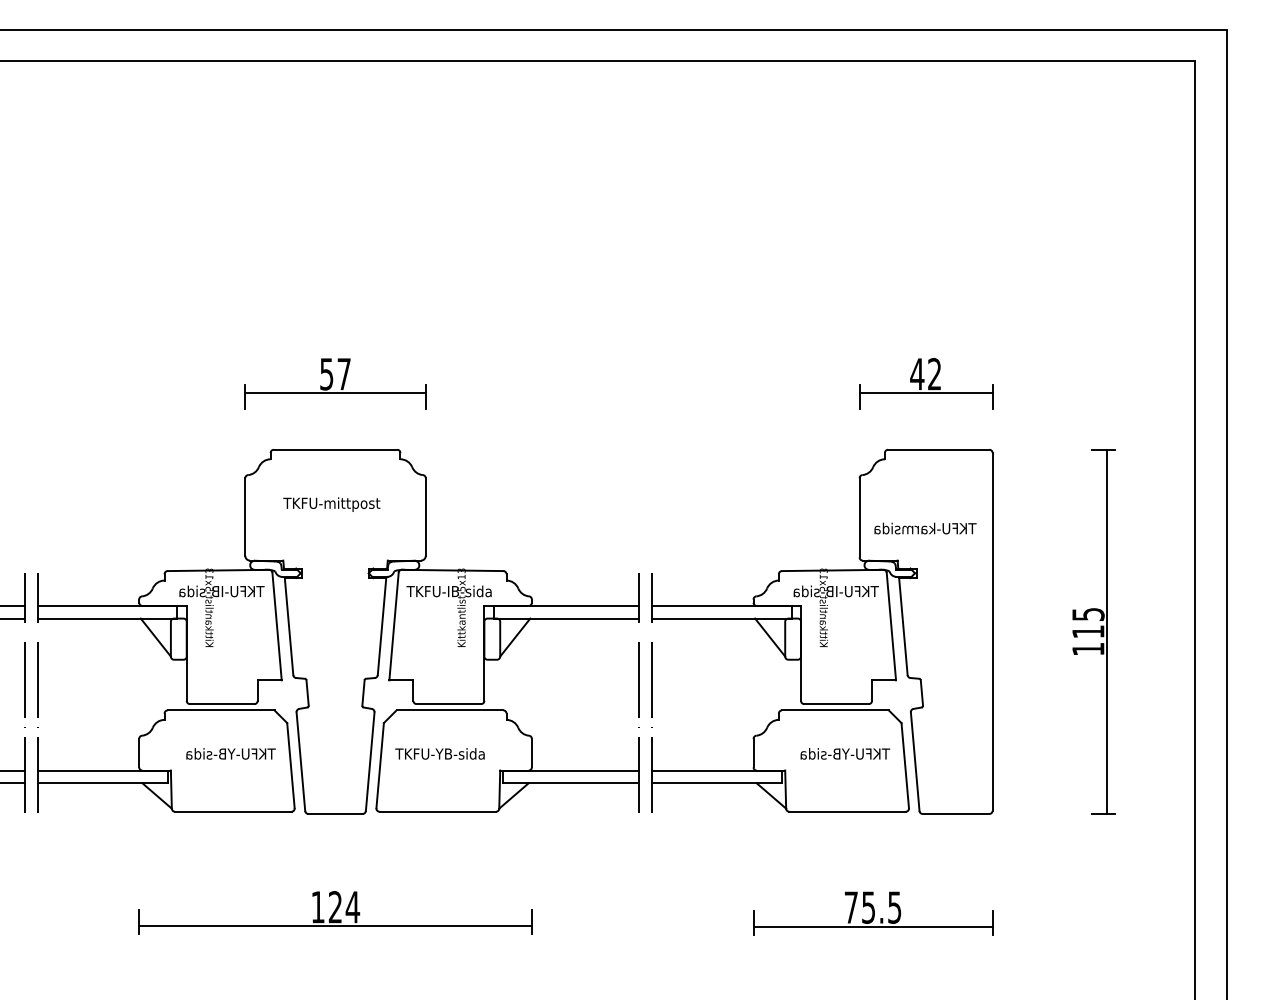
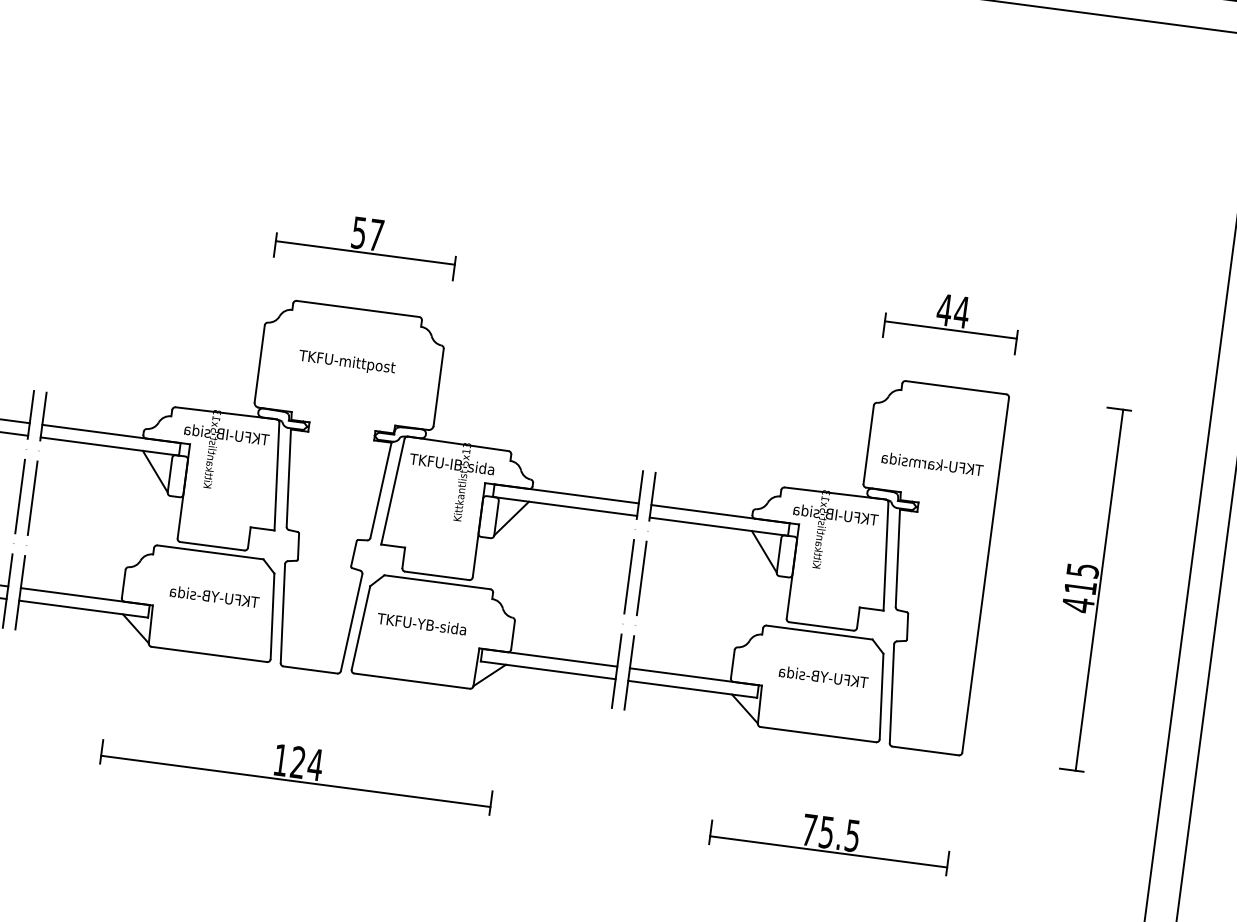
text: (934, 374) -> (961, 312), 42 -> 44
text: (1088, 649) -> (1078, 605), 115 -> 415

